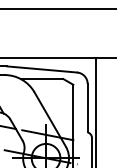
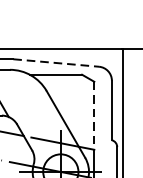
line: (42, 69) -> (56, 63), solid -> dashed
line: (73, 112) -> (94, 115), solid -> dashed

